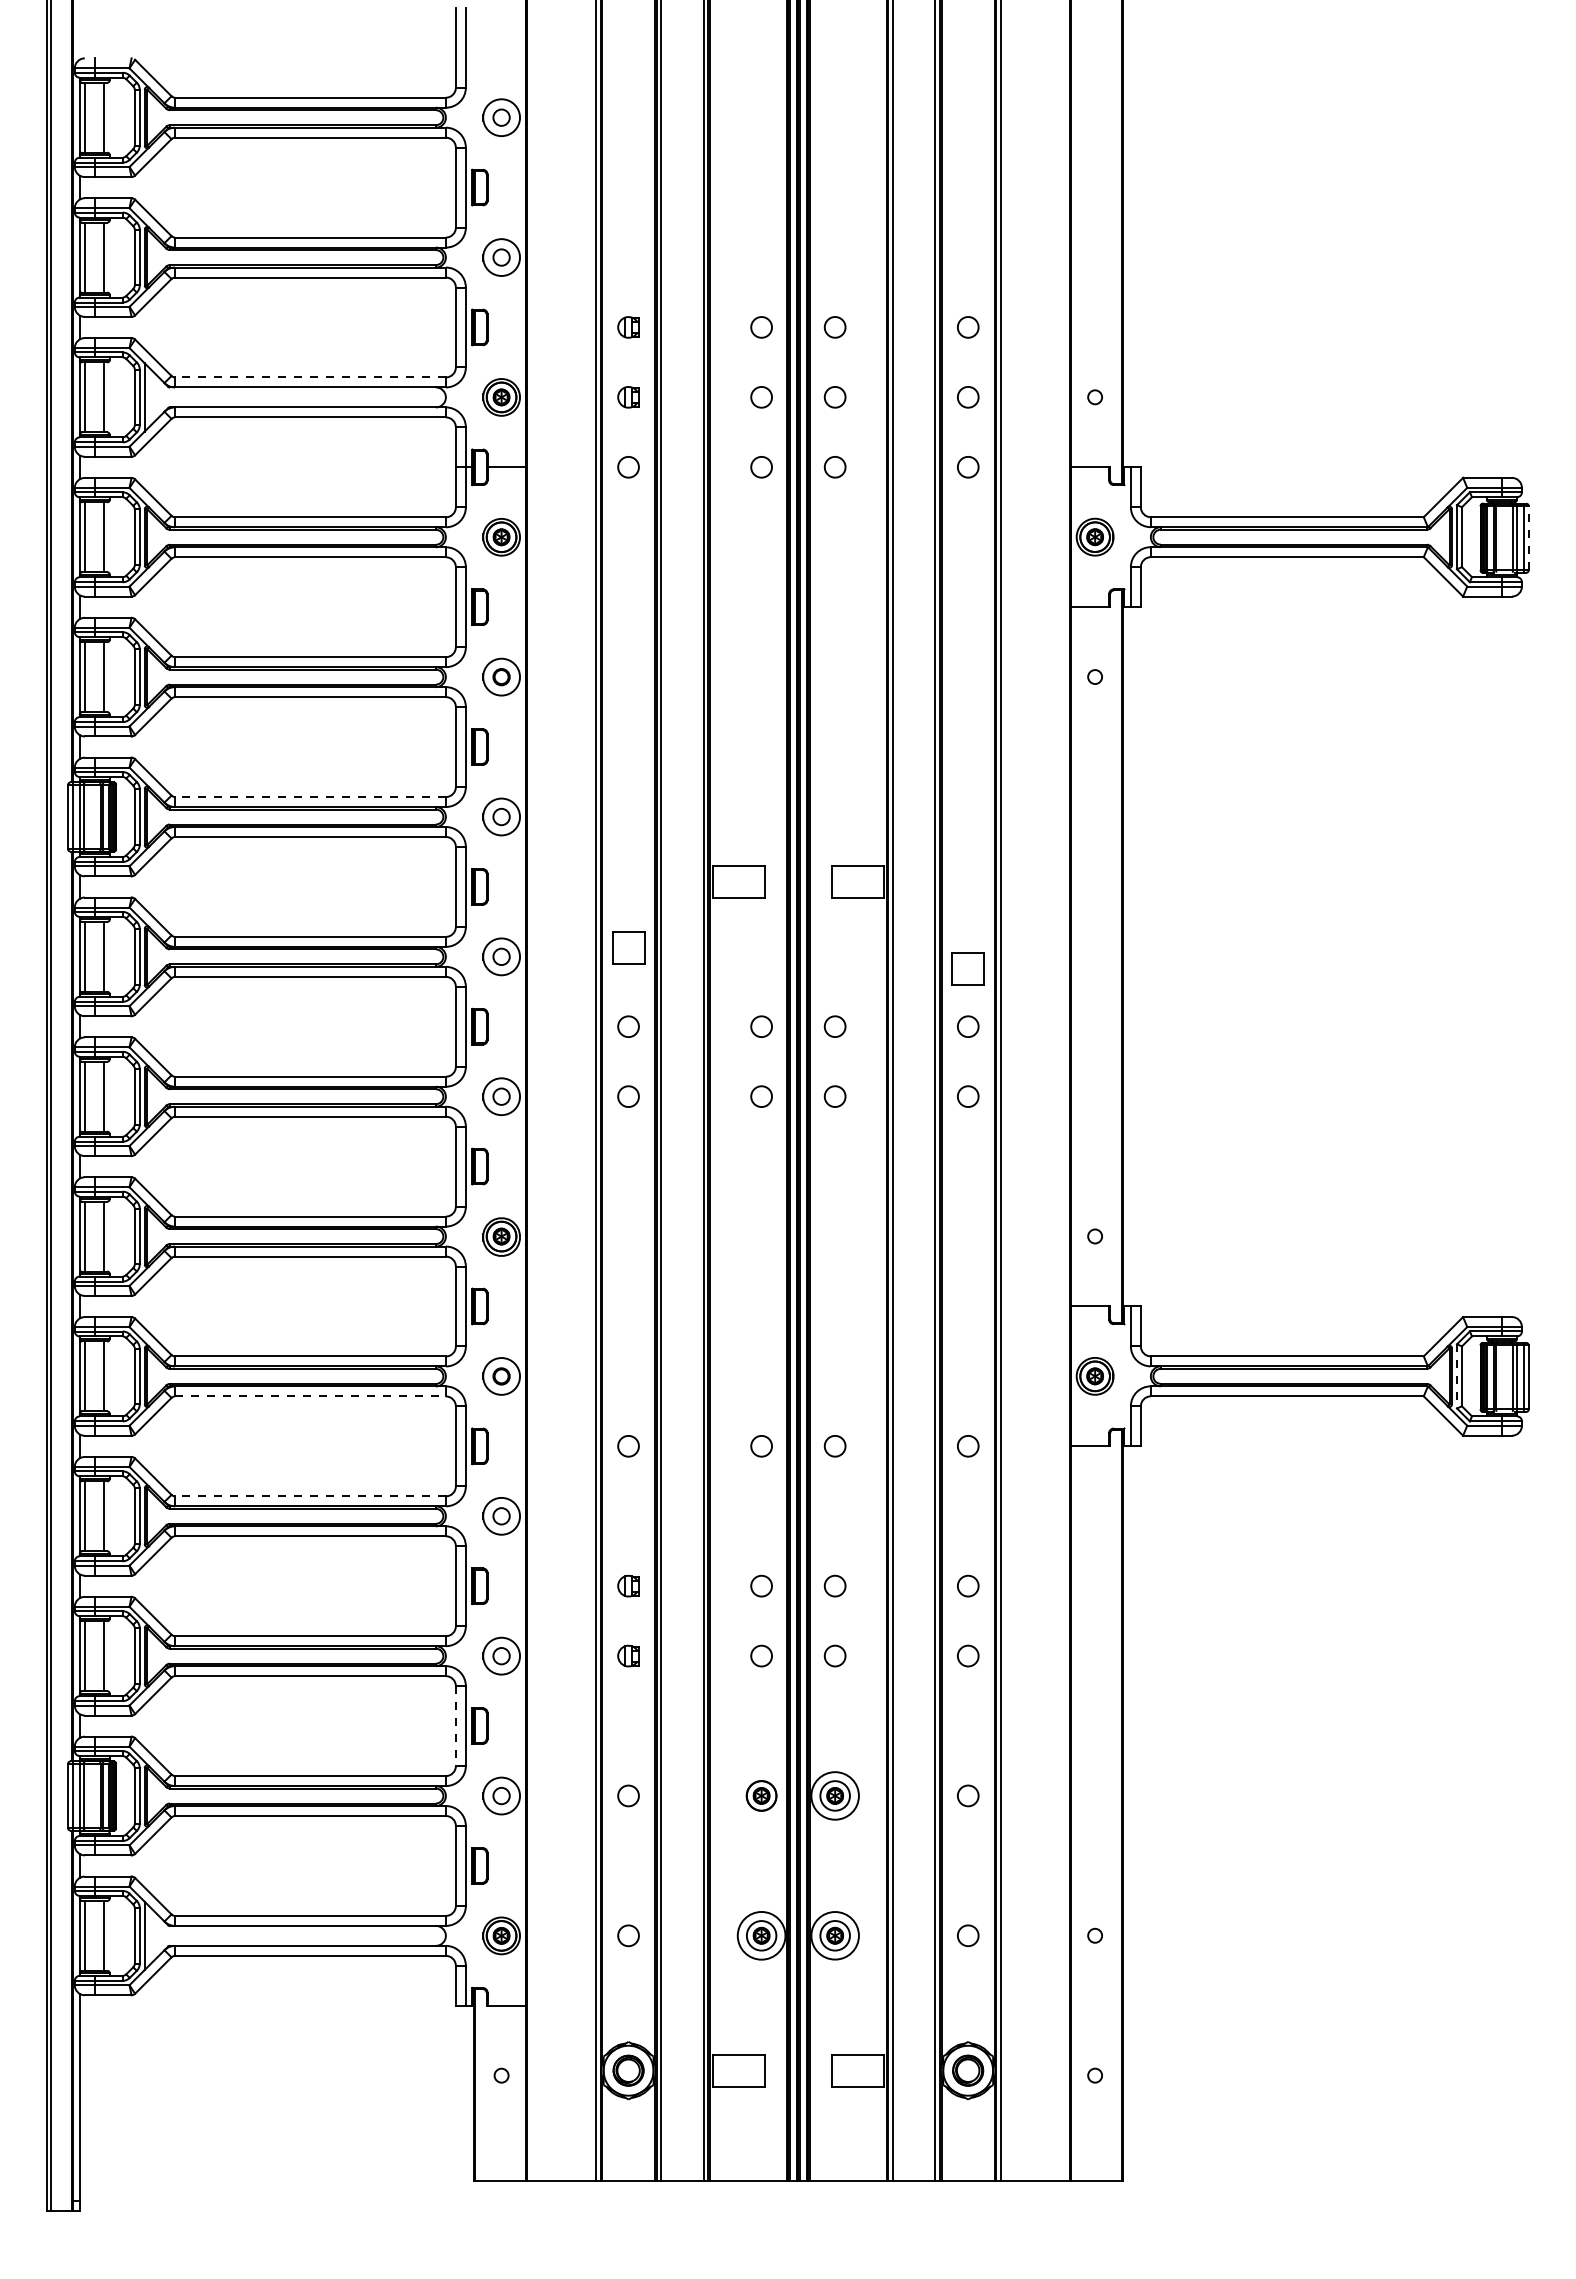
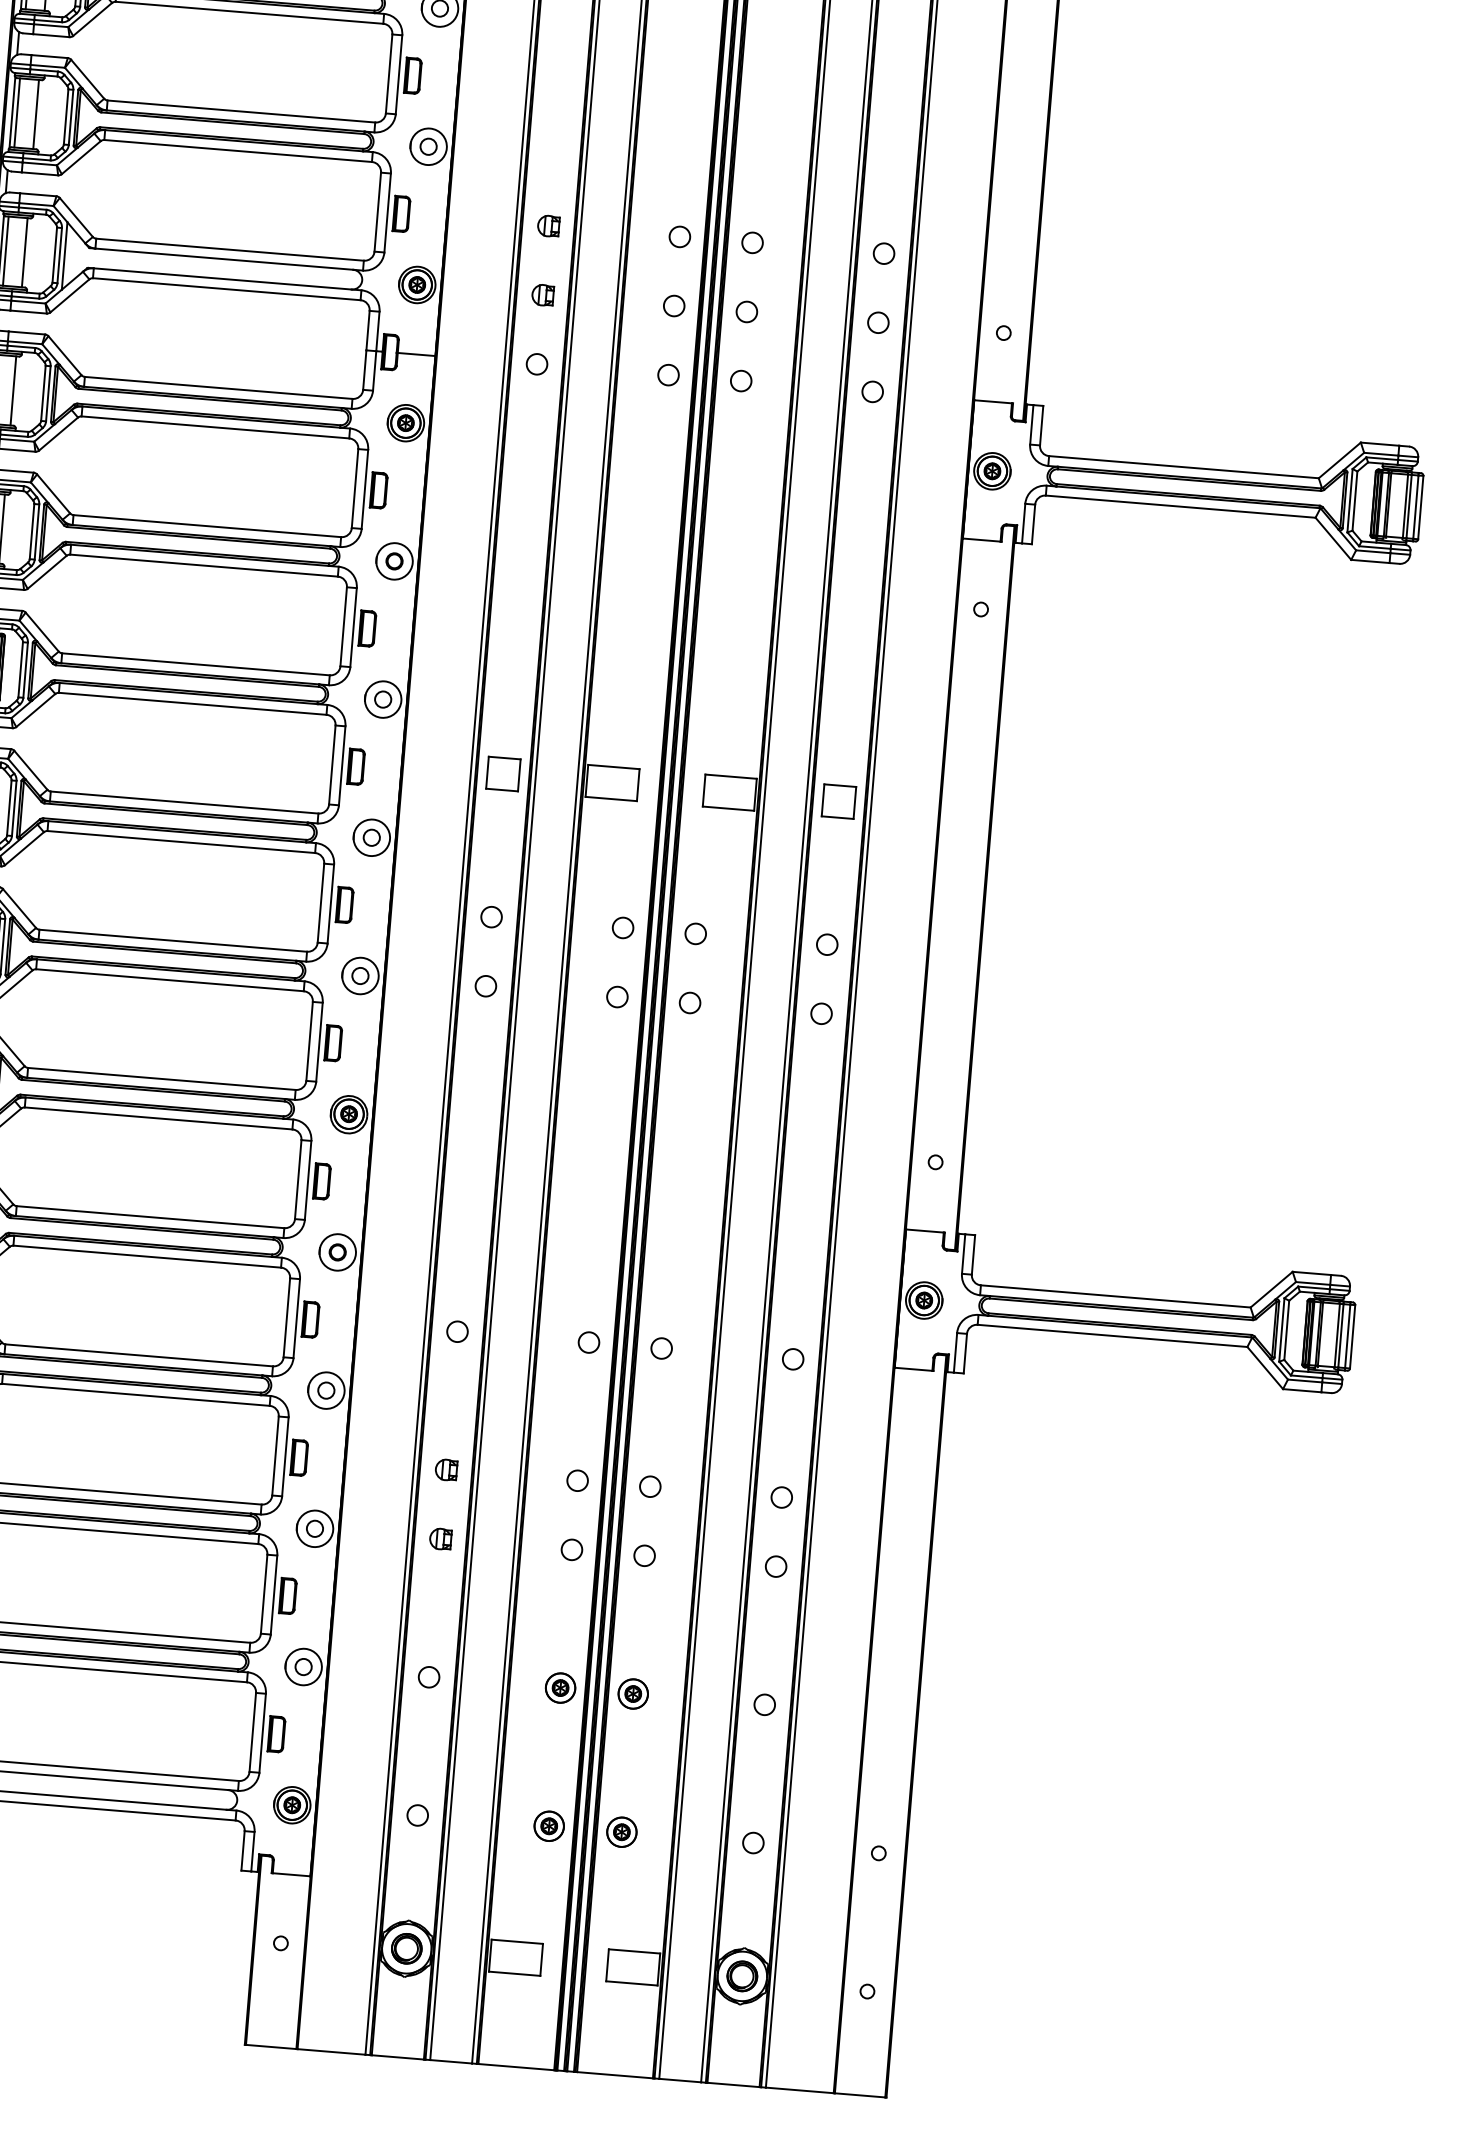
line: (309, 377) -> (229, 249), dashed -> solid
line: (1528, 537) -> (1420, 506), dashed -> solid
line: (309, 797) -> (194, 664), dashed -> solid
part: (628, 947) -> (503, 773), moved
part: (967, 968) -> (838, 801), moved
line: (1457, 1376) -> (1282, 1330), dashed -> solid
line: (310, 1396) -> (147, 1256), dashed -> solid
line: (309, 1496) -> (138, 1355), dashed -> solid
line: (455, 1726) -> (263, 1594), dashed -> solid
circle: (835, 1795) -> (633, 1693), size x0.62
circle: (761, 1935) -> (549, 1825), size x0.62
circle: (835, 1935) -> (622, 1831), size x0.62

